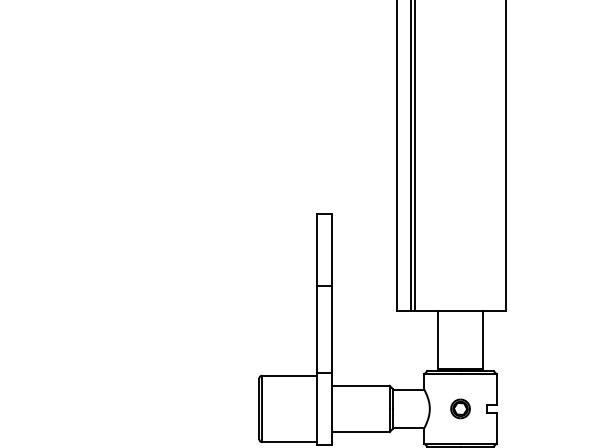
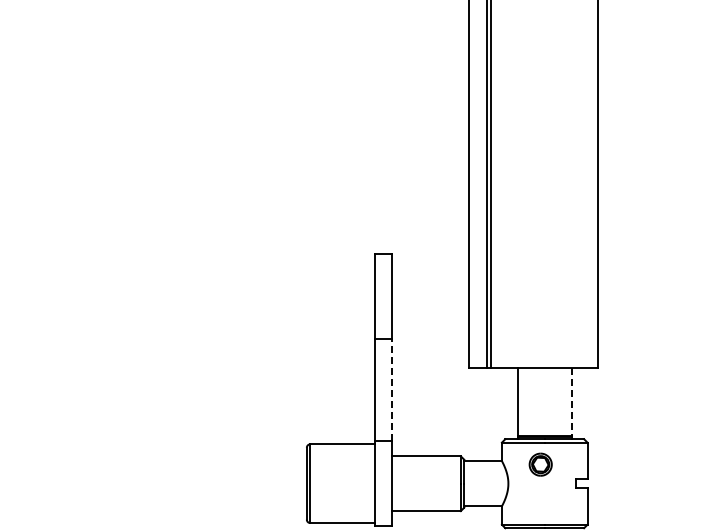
line: (331, 329) -> (392, 389), solid -> dashed
line: (483, 340) -> (571, 402), solid -> dashed
part: (460, 408) -> (540, 464), moved

